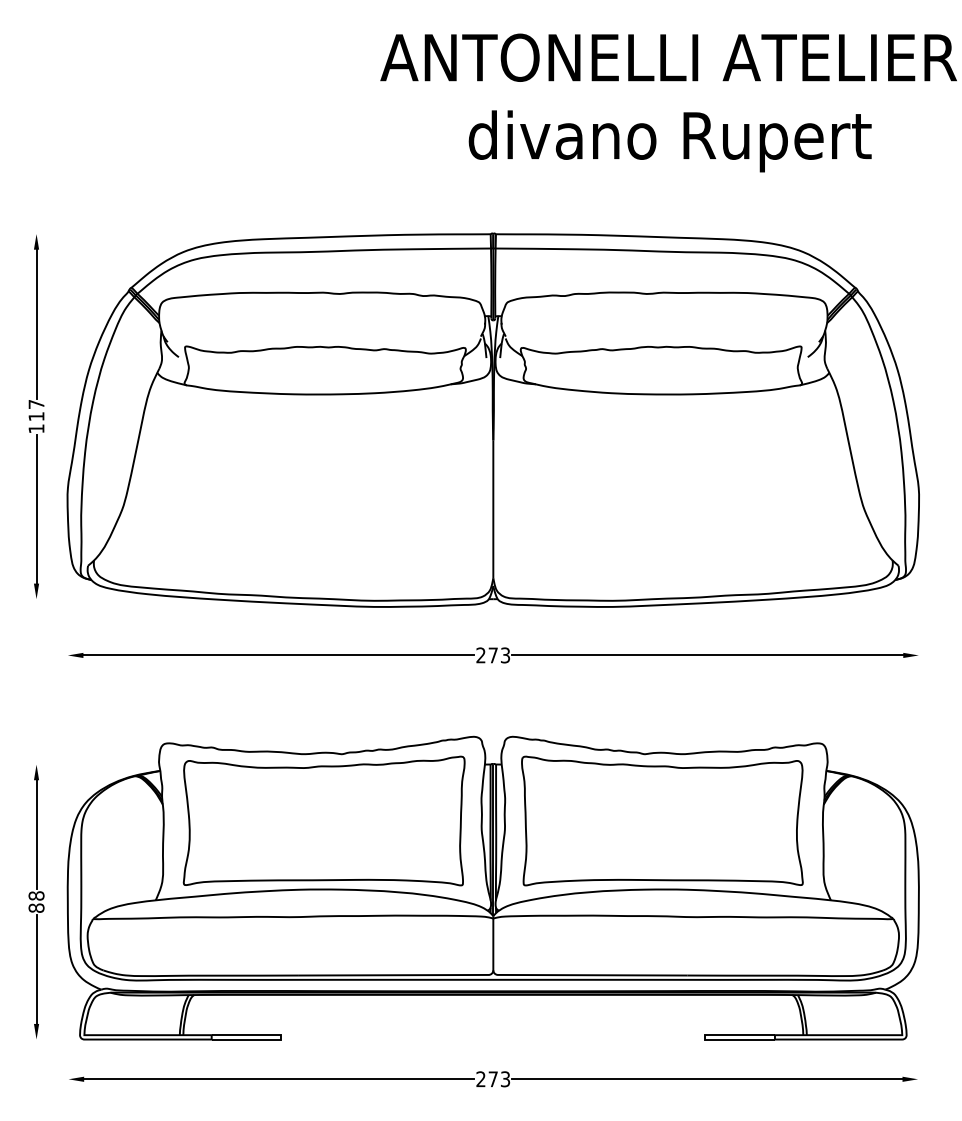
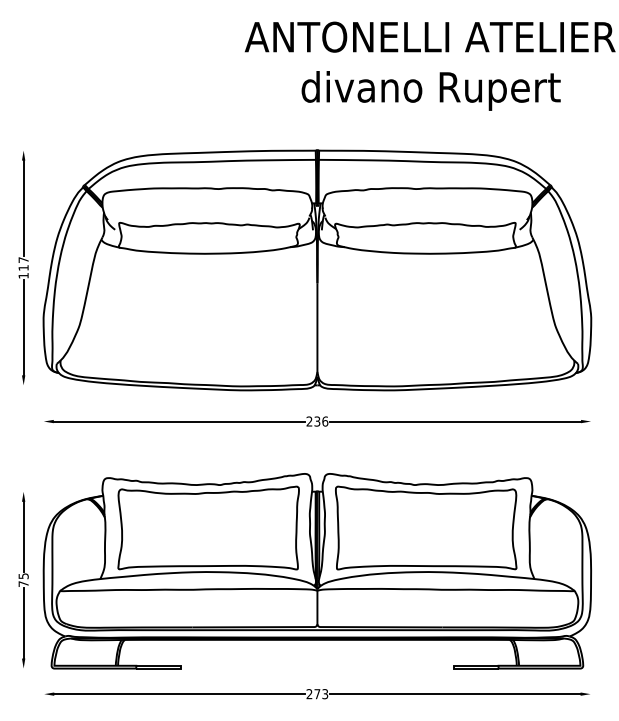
text: (499, 655) -> (321, 421), 273 -> 236
text: (36, 902) -> (23, 580), 88 -> 75

